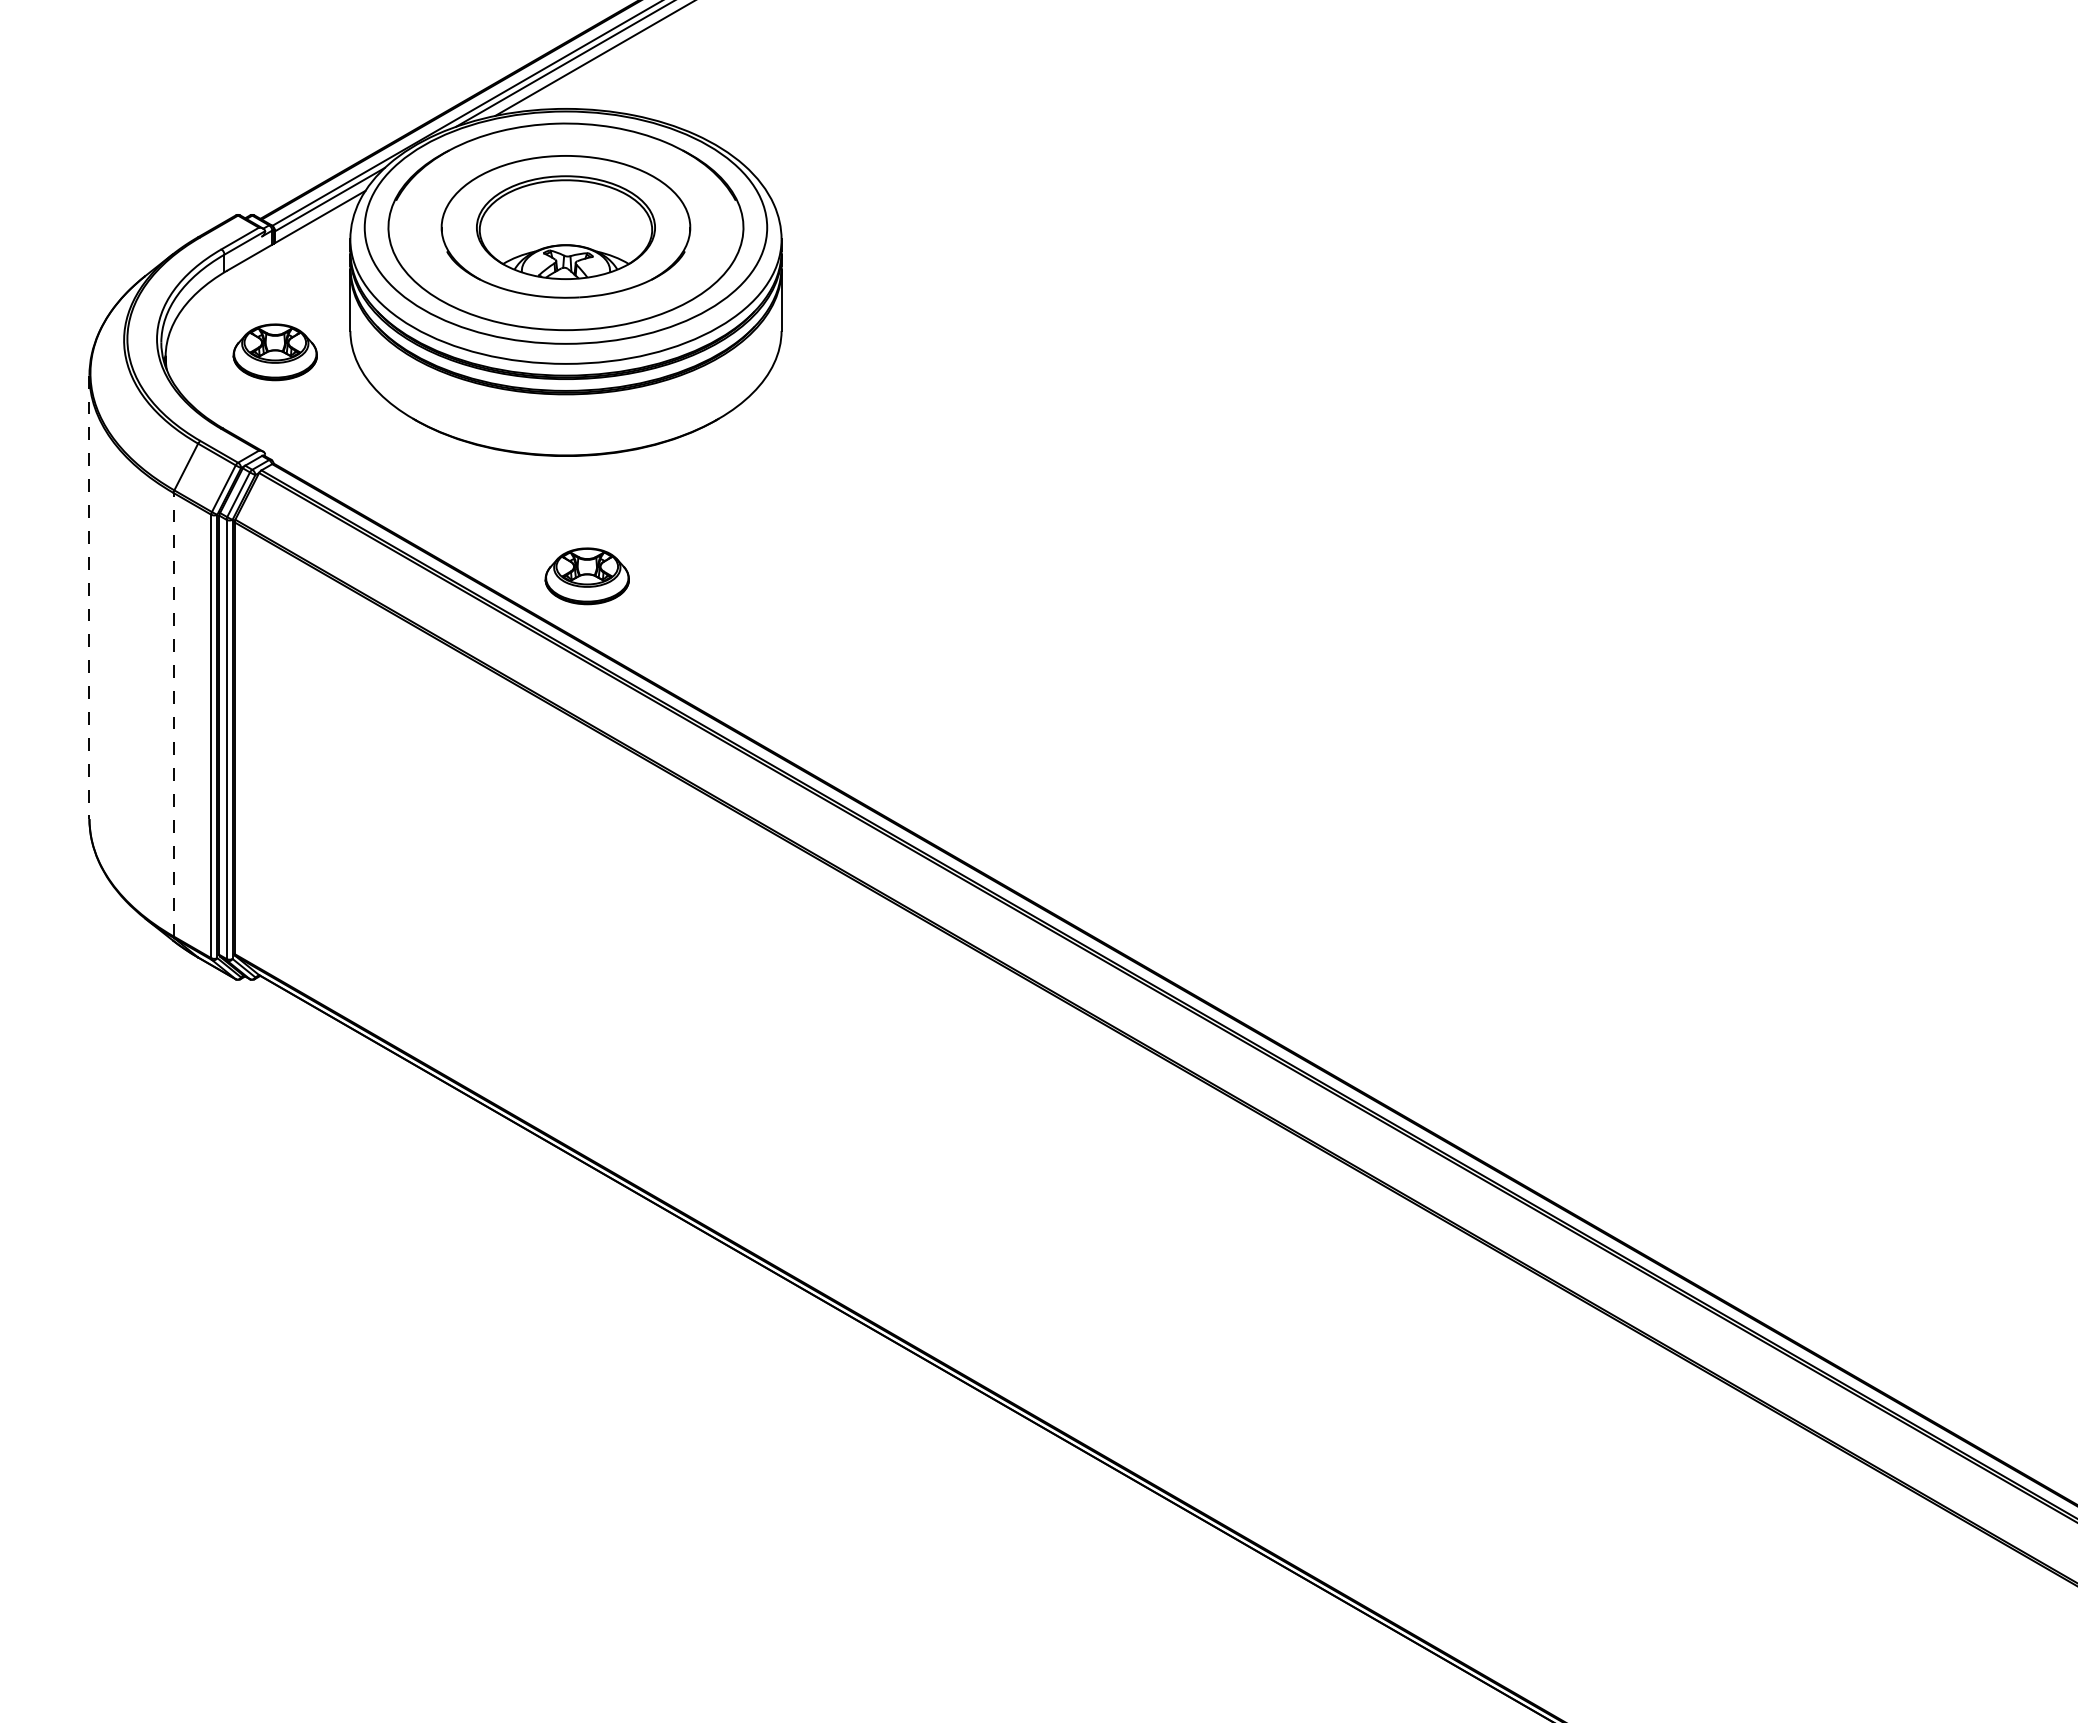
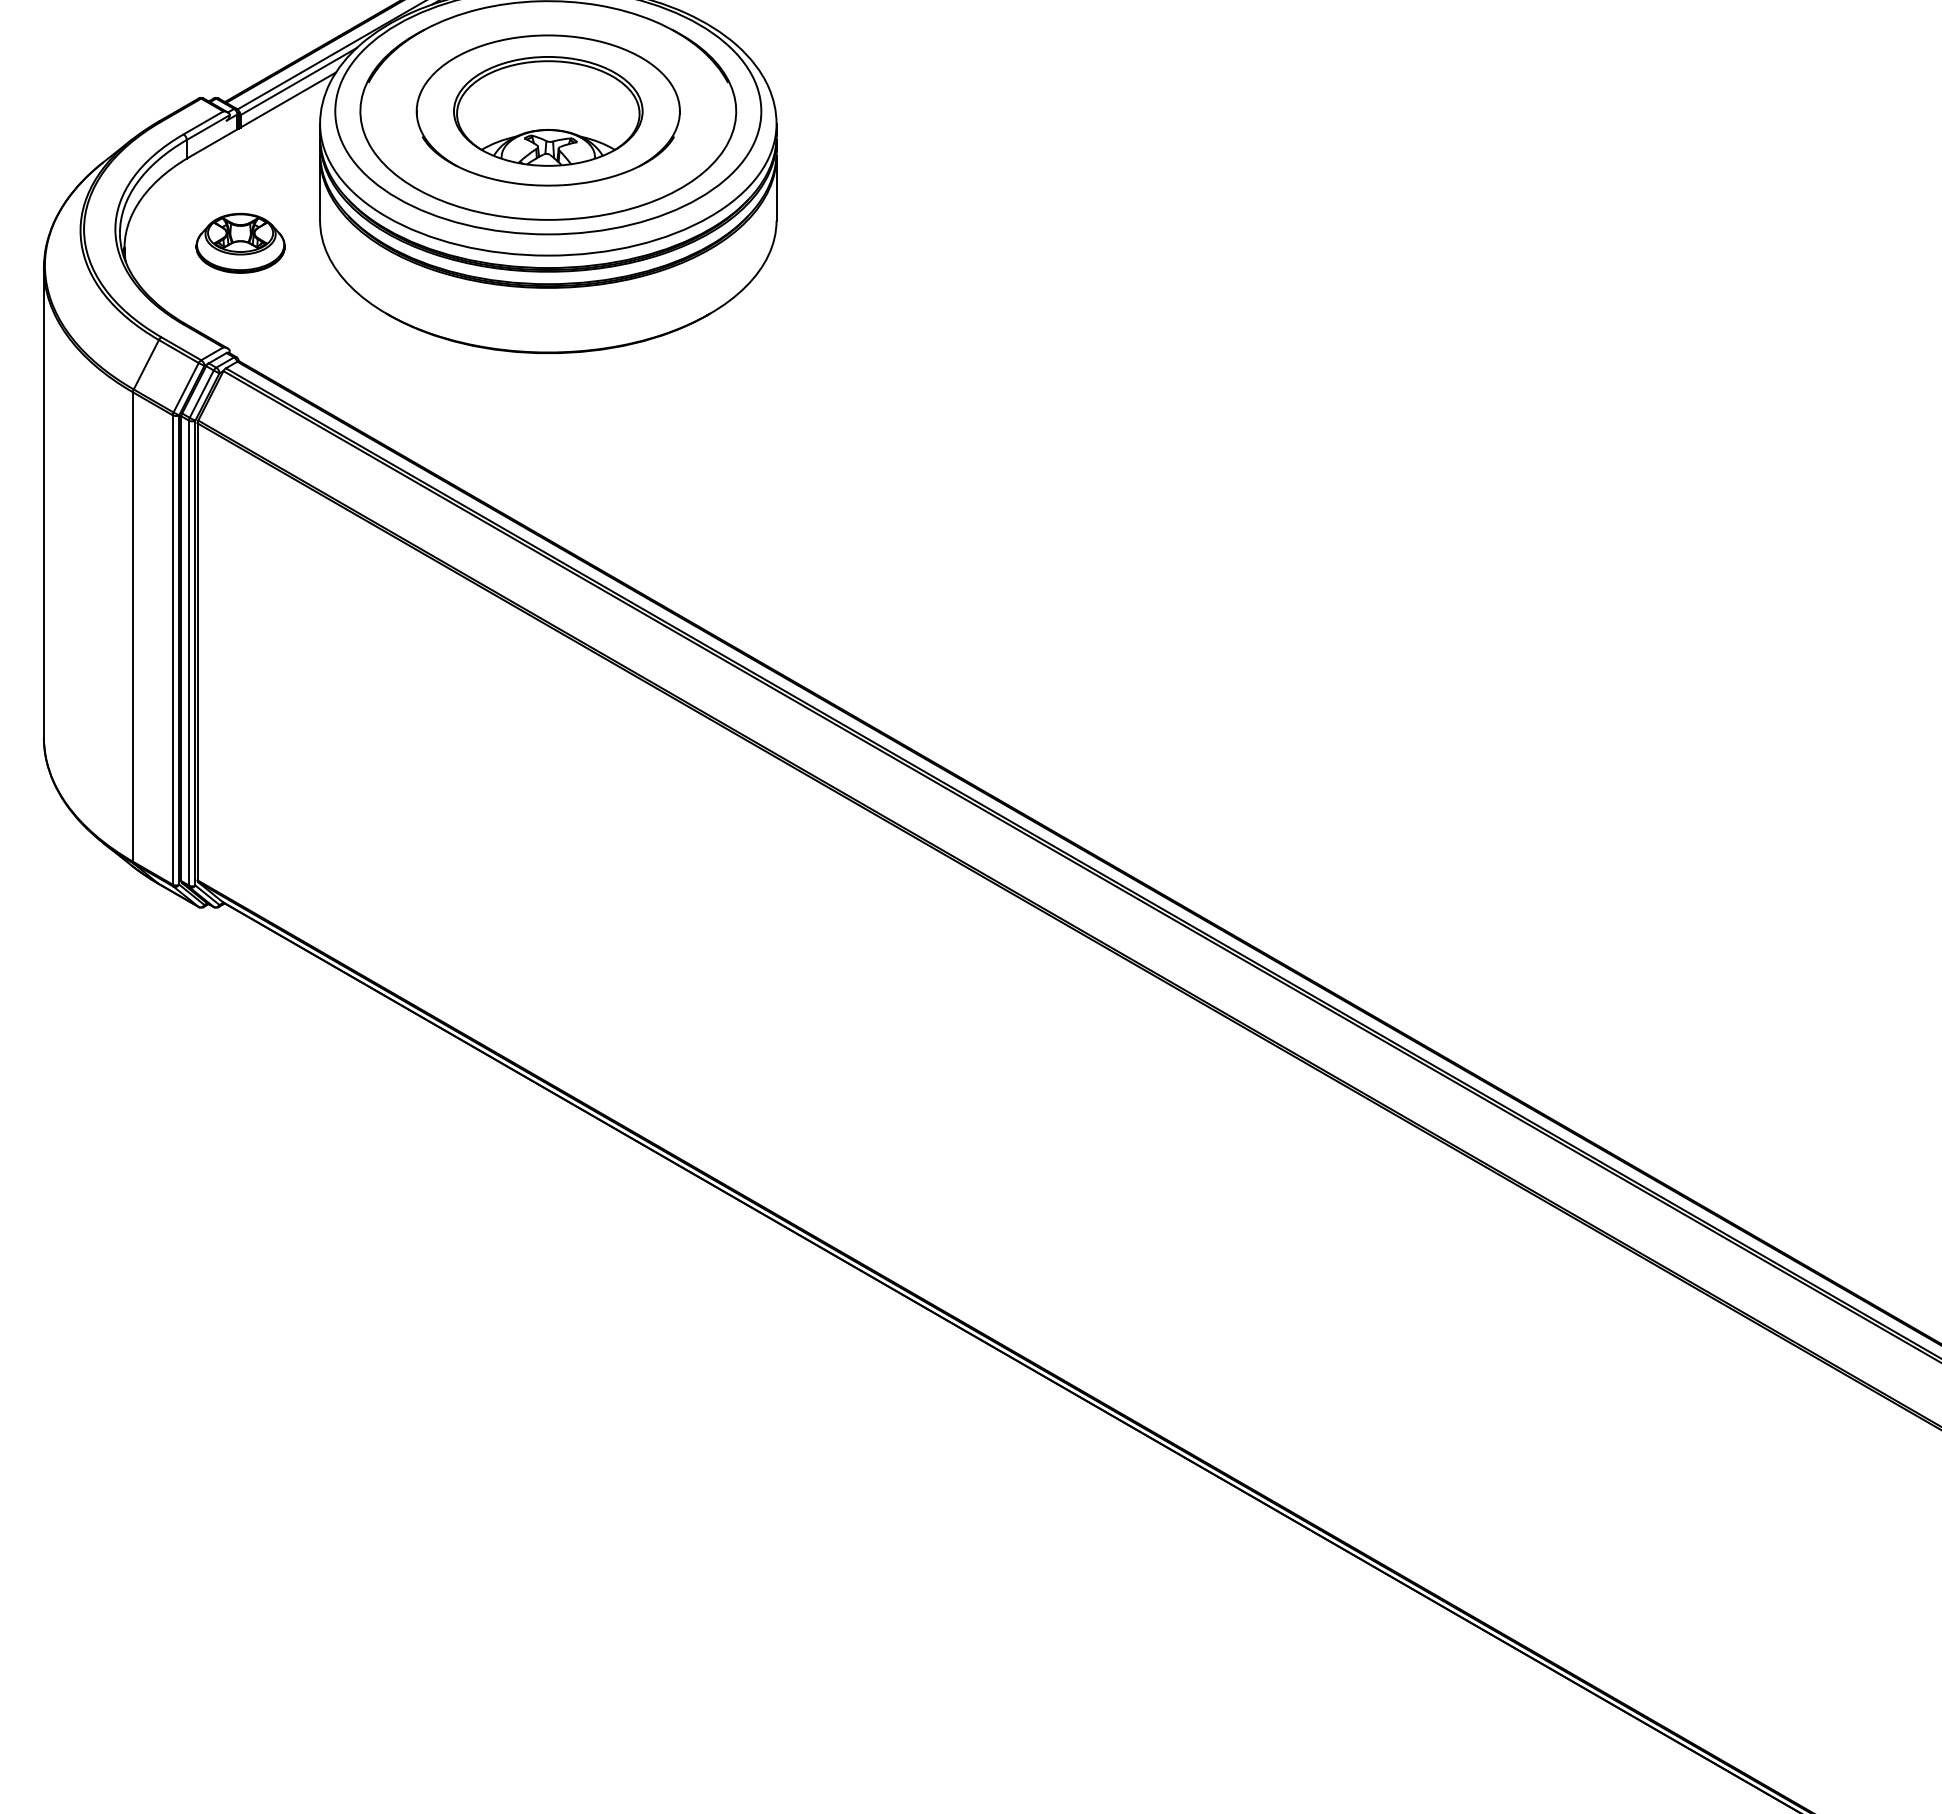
part: (586, 576) -> (570, 480), removed
line: (89, 597) -> (43, 502), dashed -> solid
line: (173, 714) -> (132, 626), dashed -> solid

